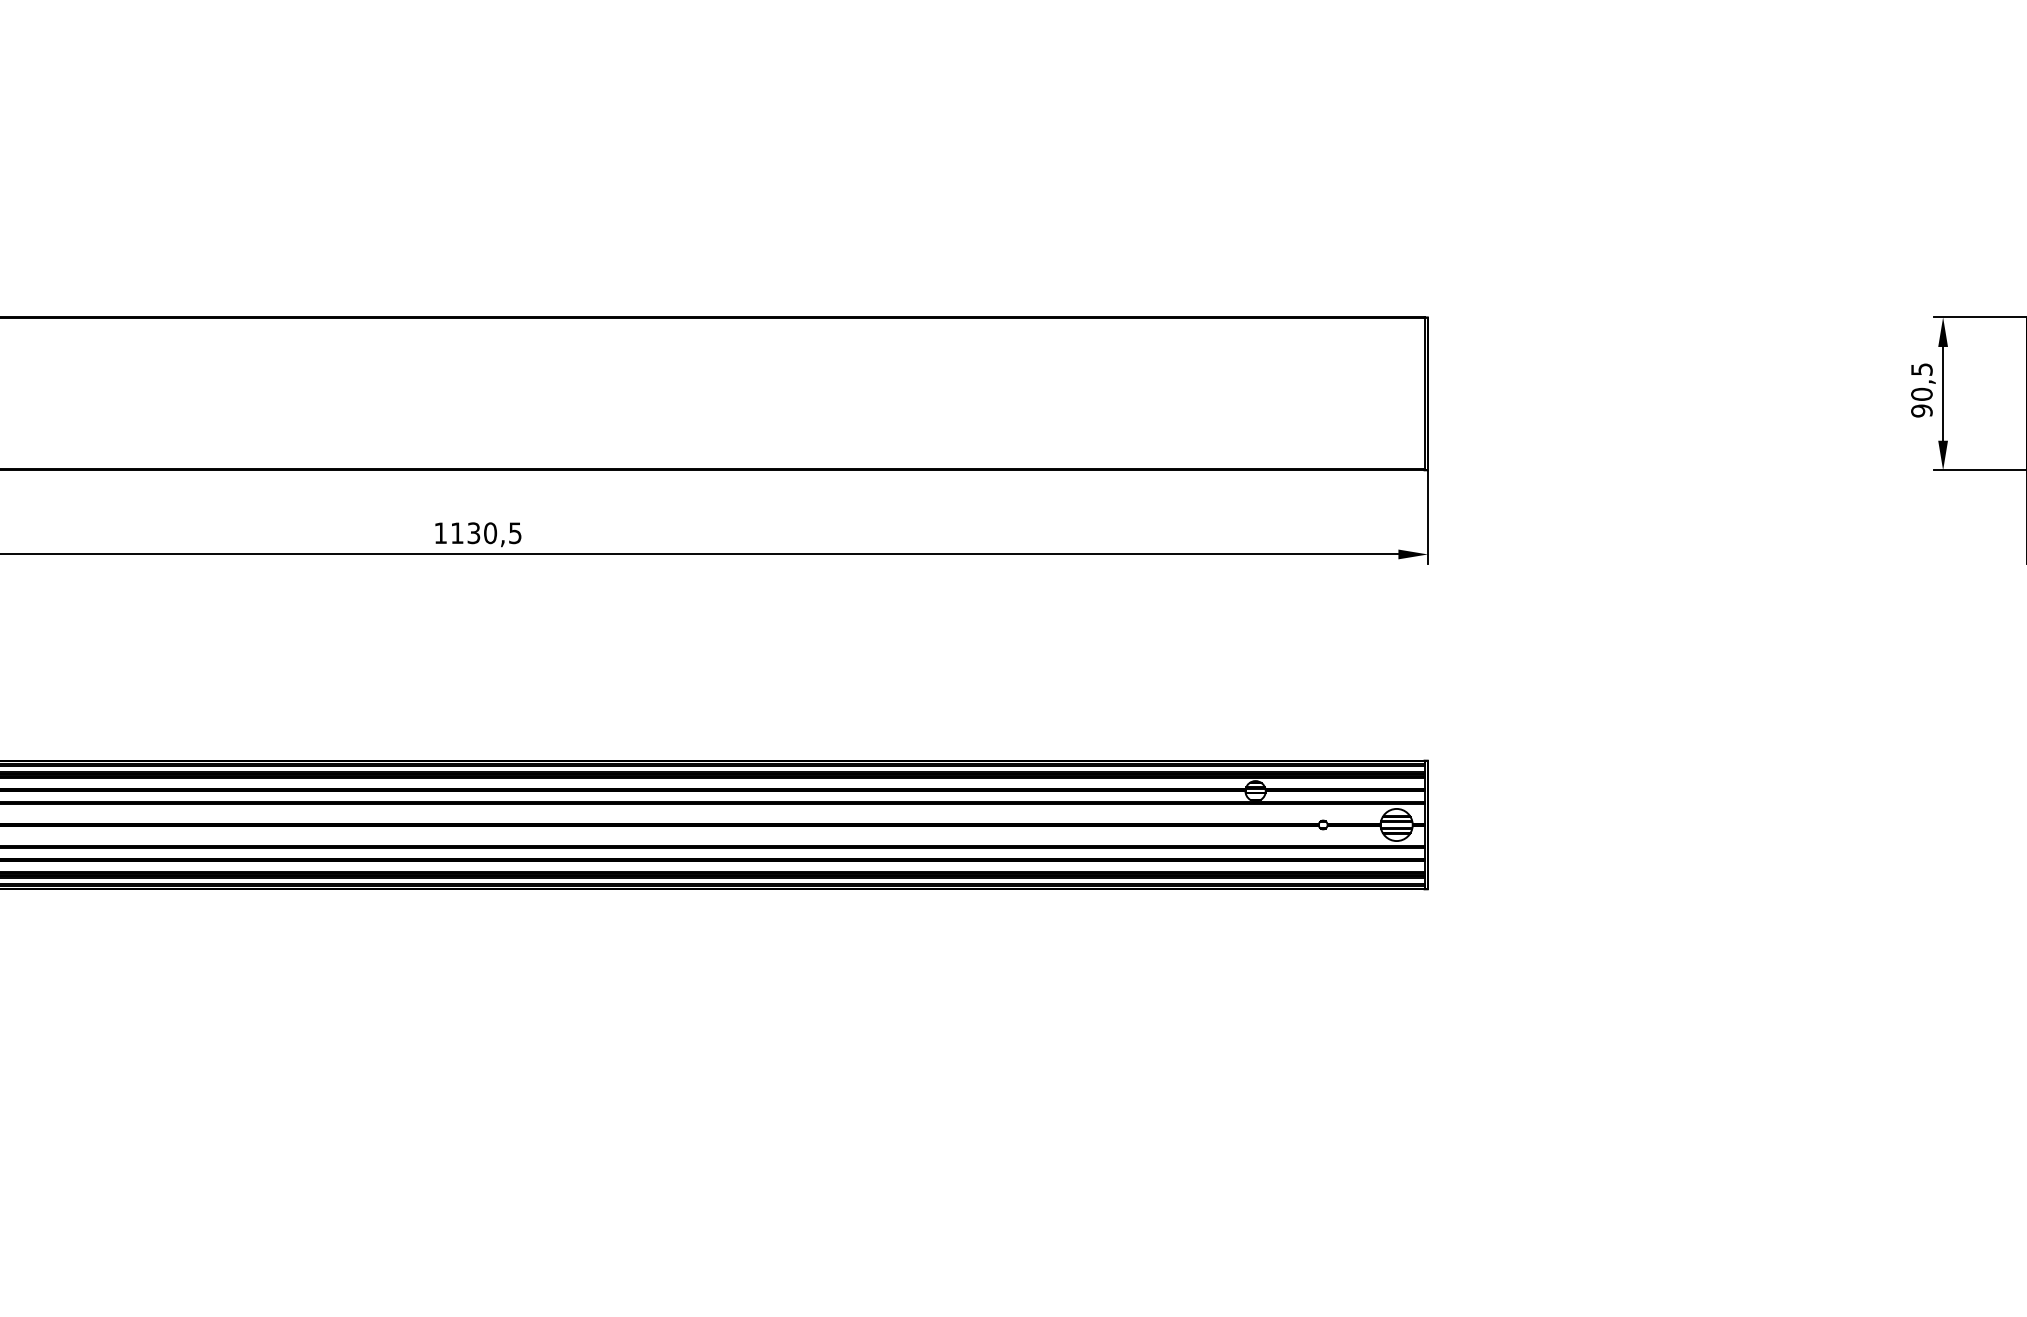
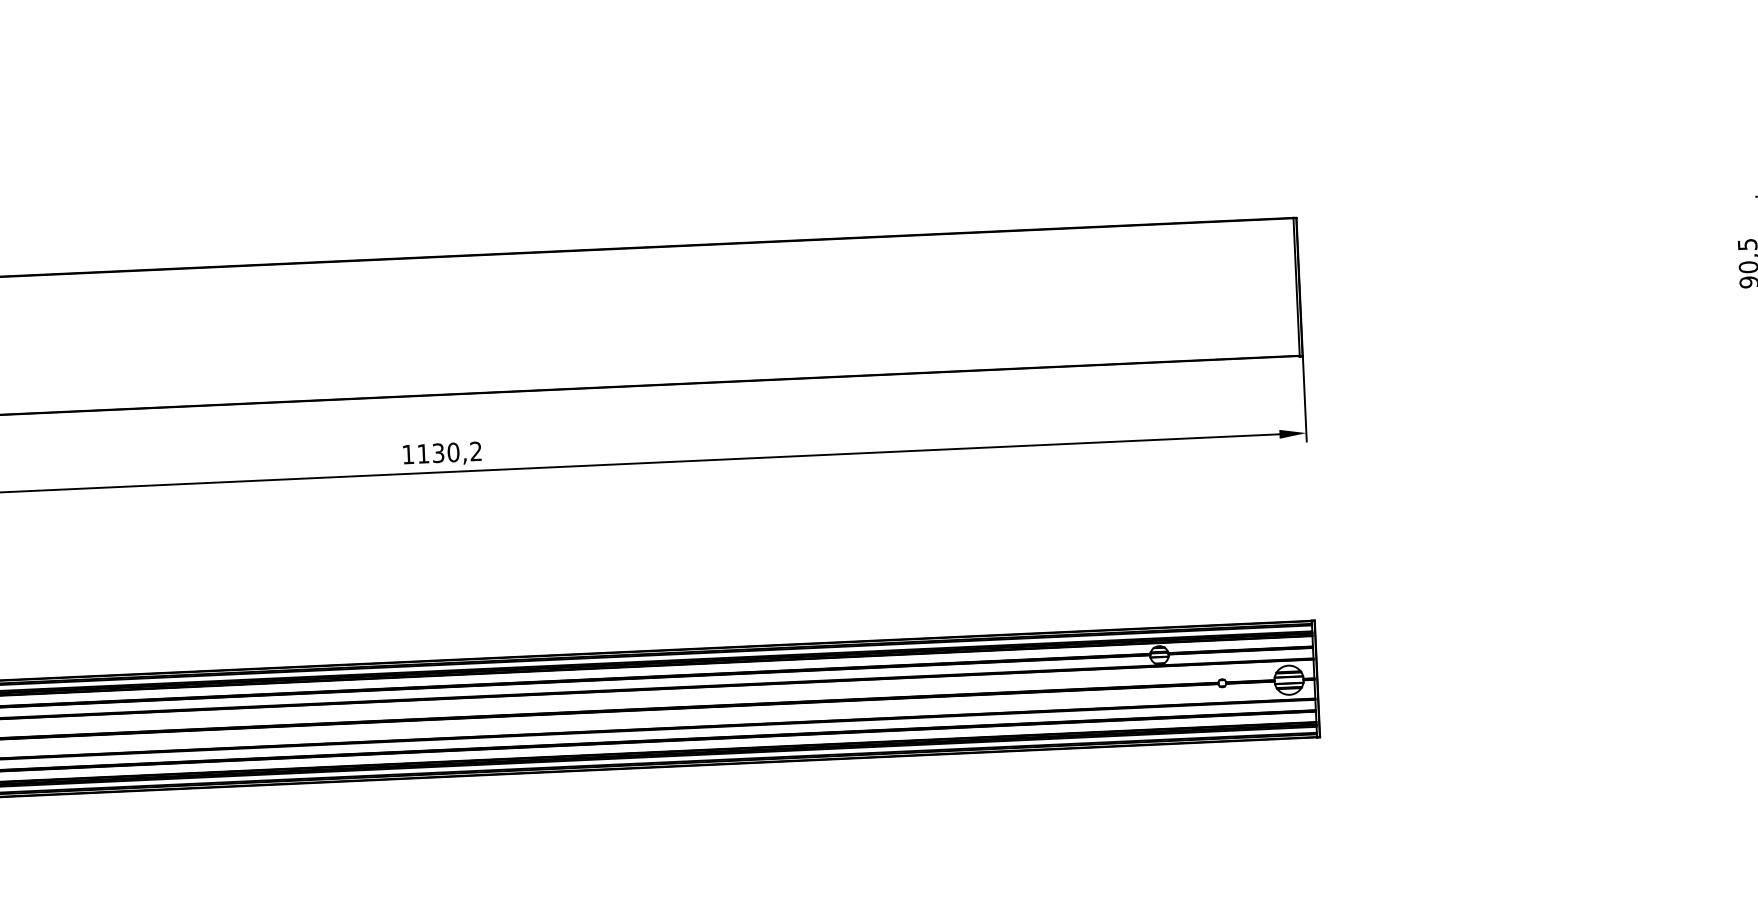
text: (515, 533) -> (476, 451), 1130,5 -> 1130,2

